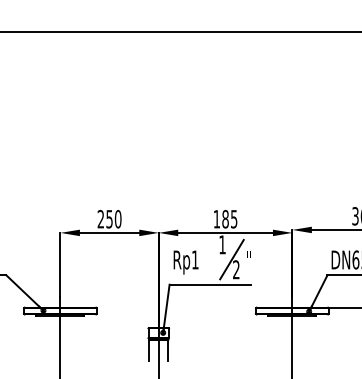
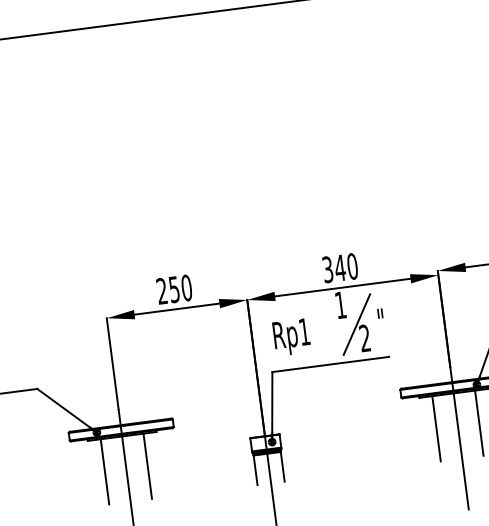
text: (225, 218) -> (340, 267), 185 -> 340
line: (45, 338) -> (104, 471), added
line: (75, 338) -> (147, 466), added
line: (277, 338) -> (436, 428), added
line: (307, 338) -> (479, 423), added

